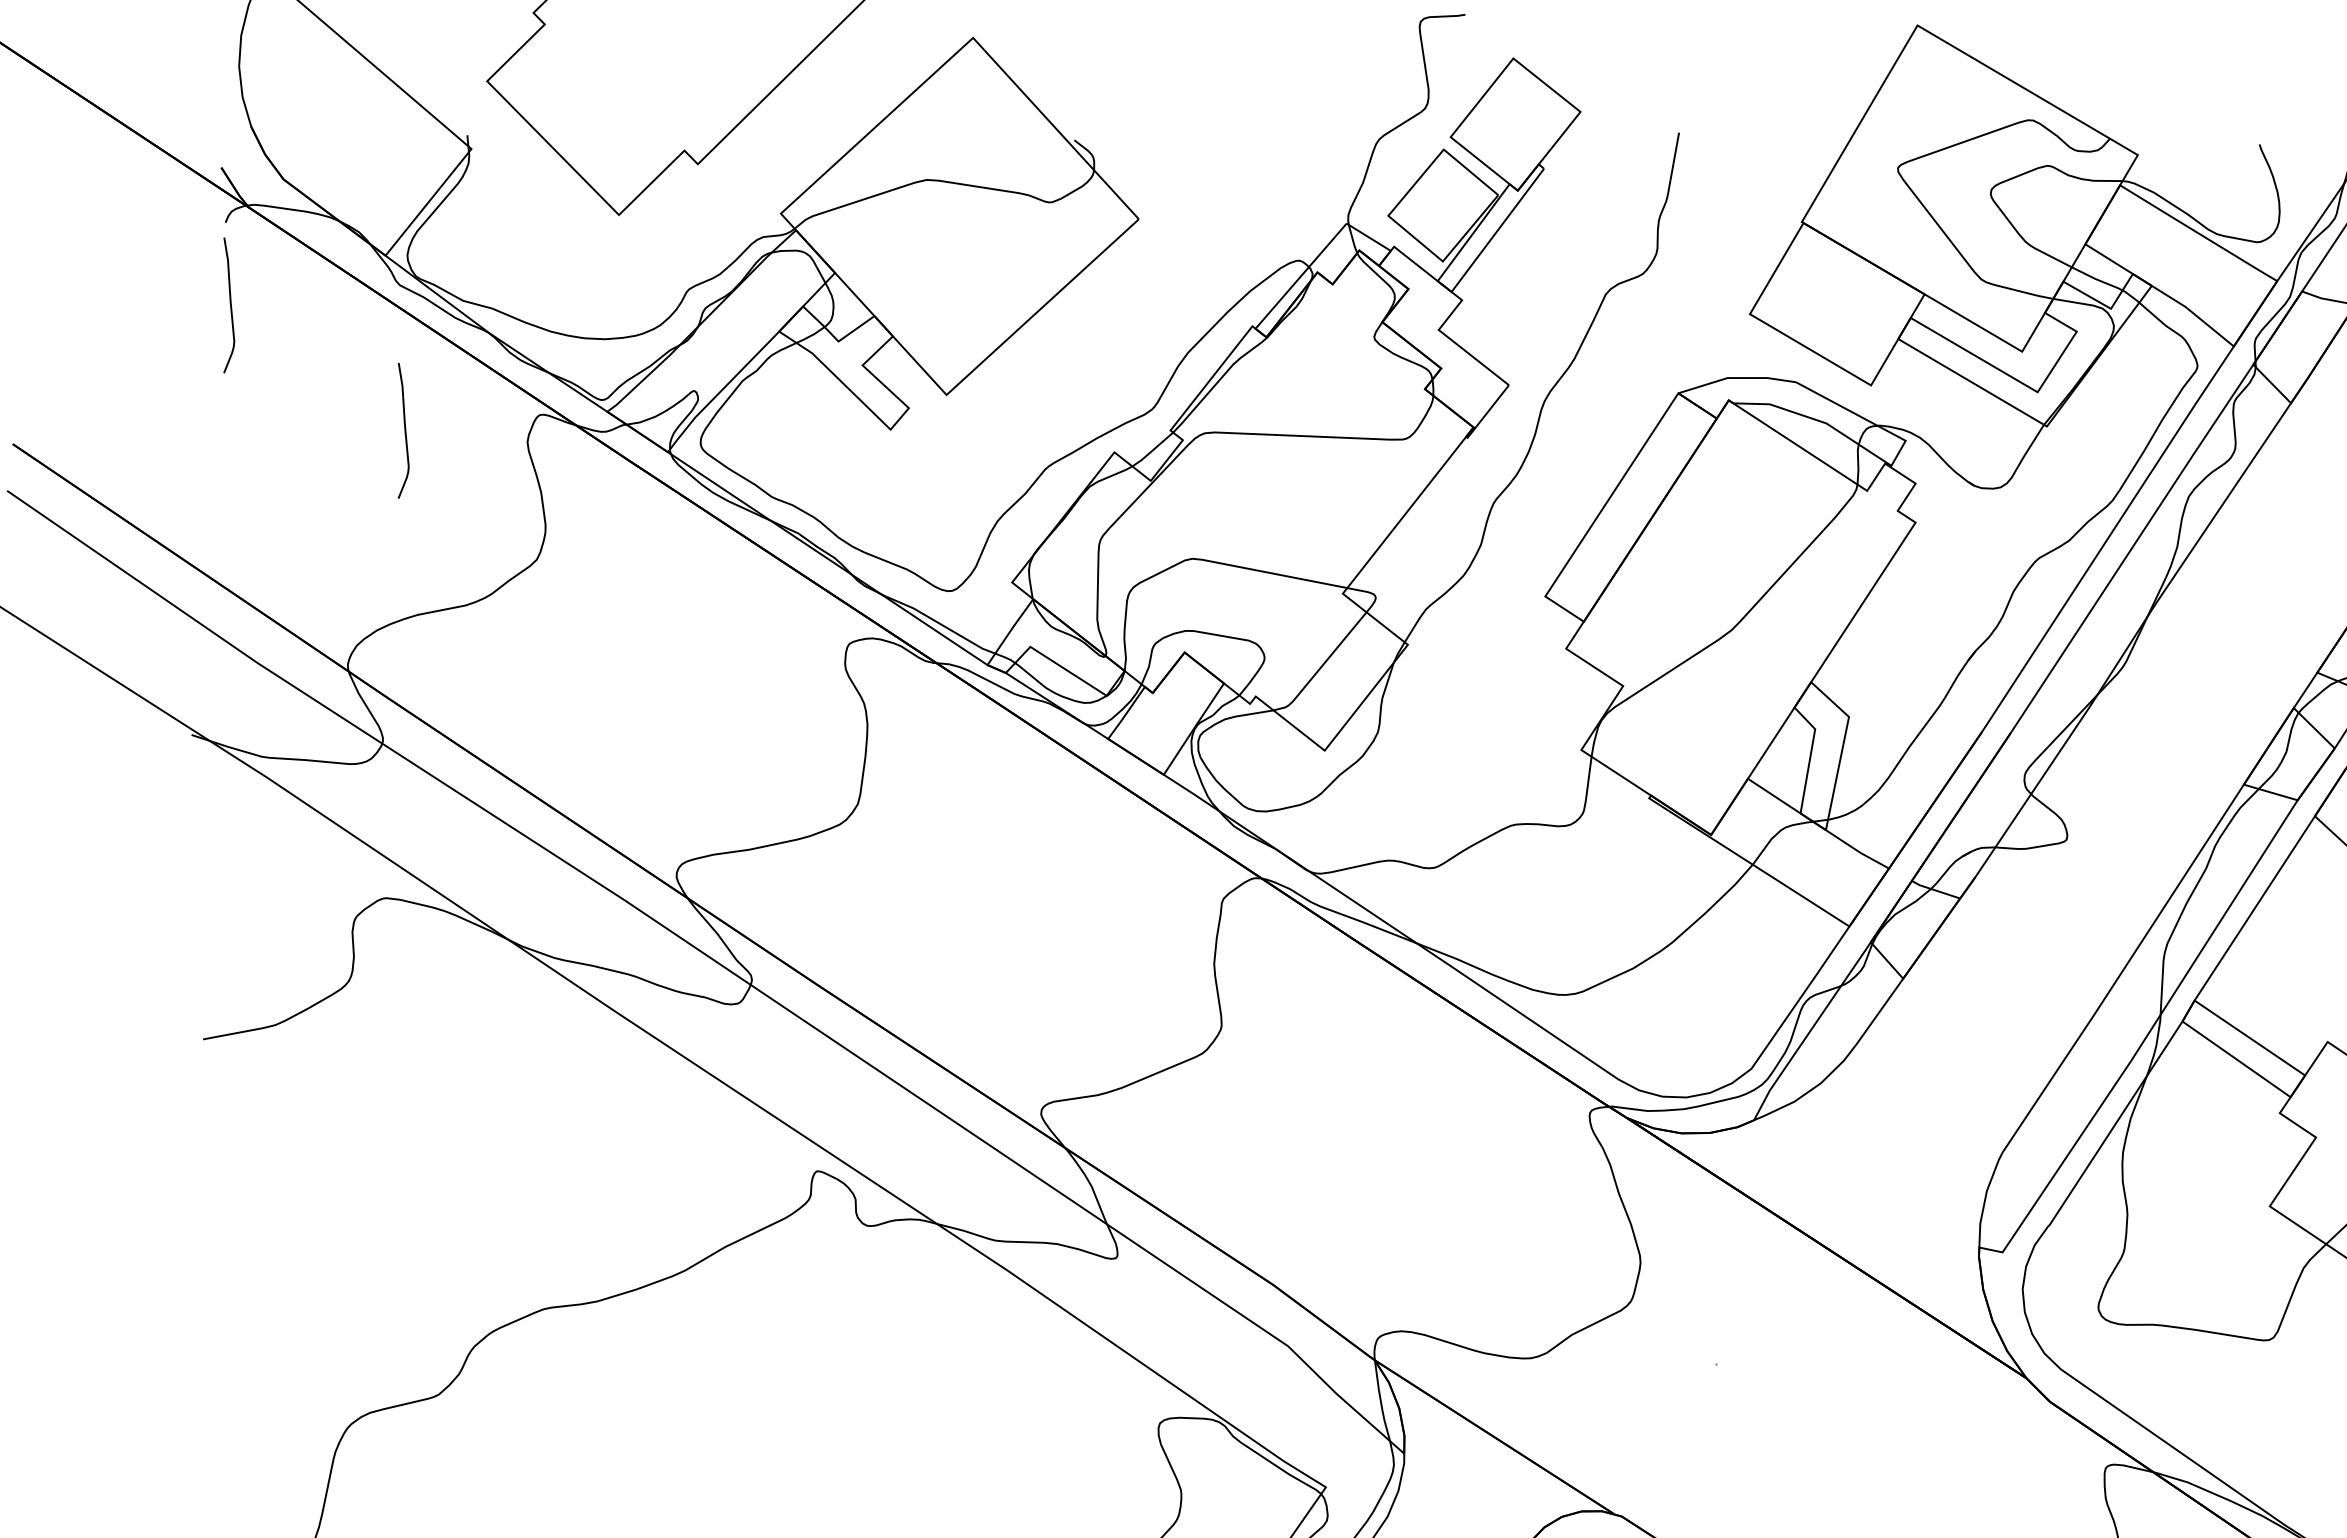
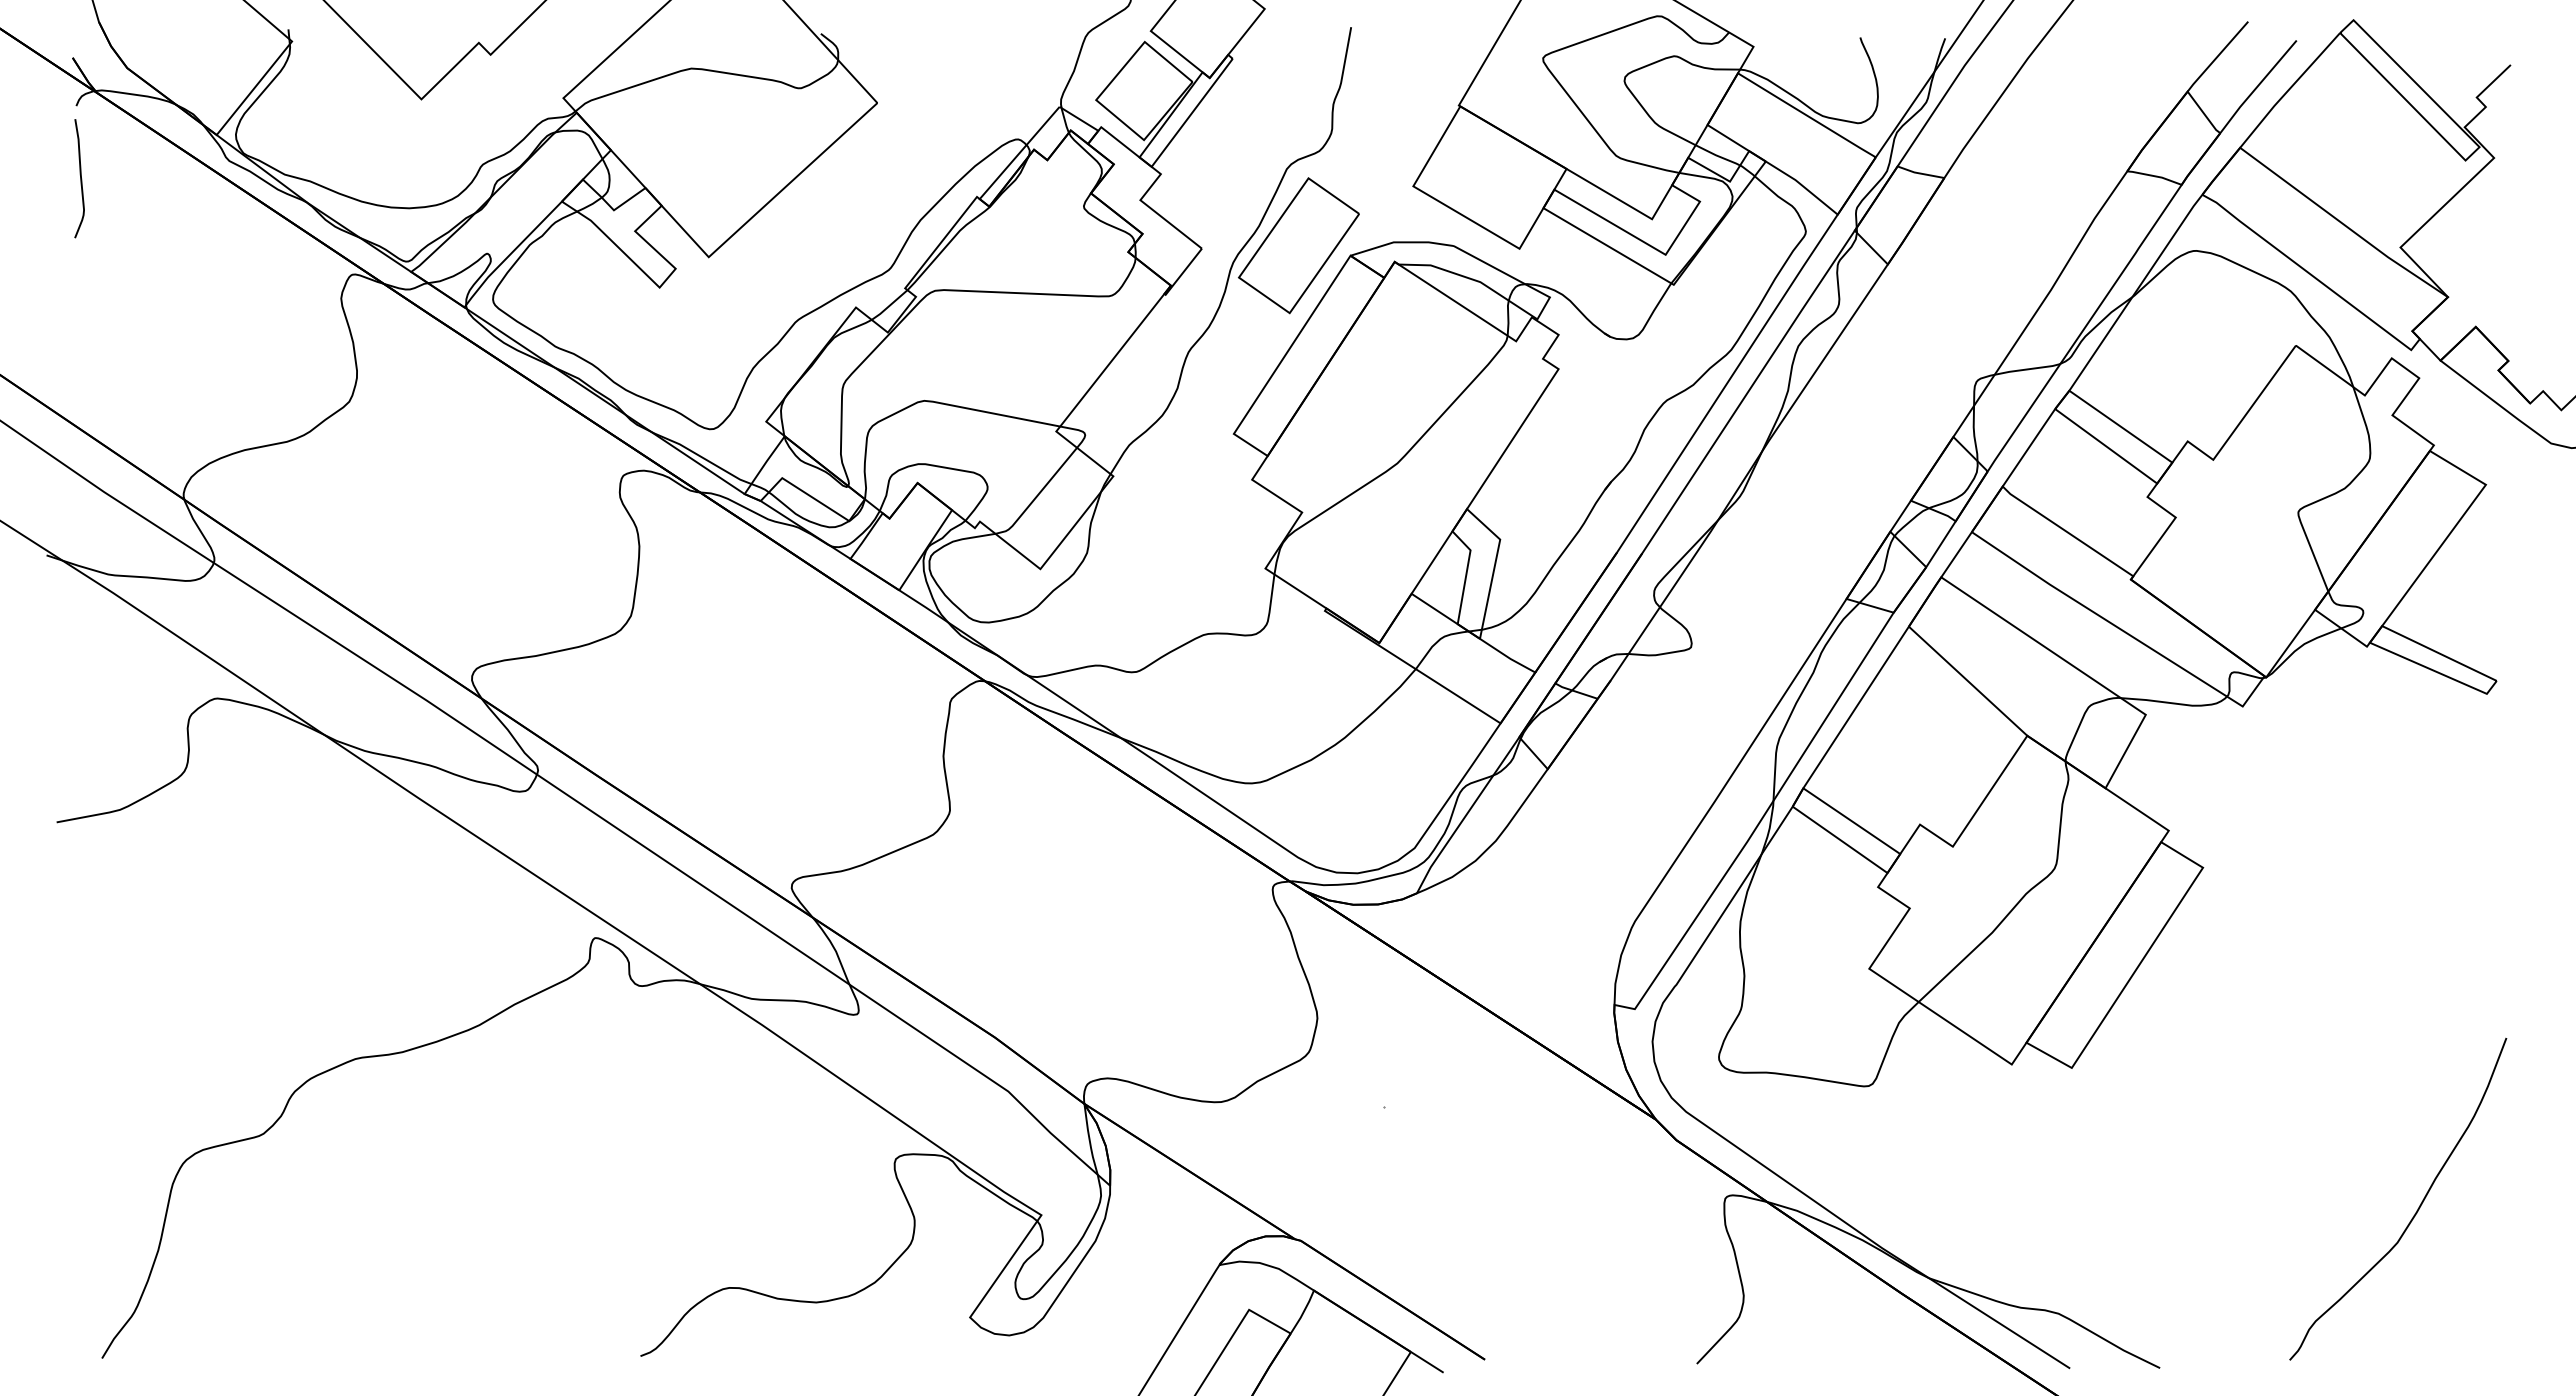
part: (1619, 381) -> (1298, 245), added
curve: (404, 430) -> (233, 288), removed

